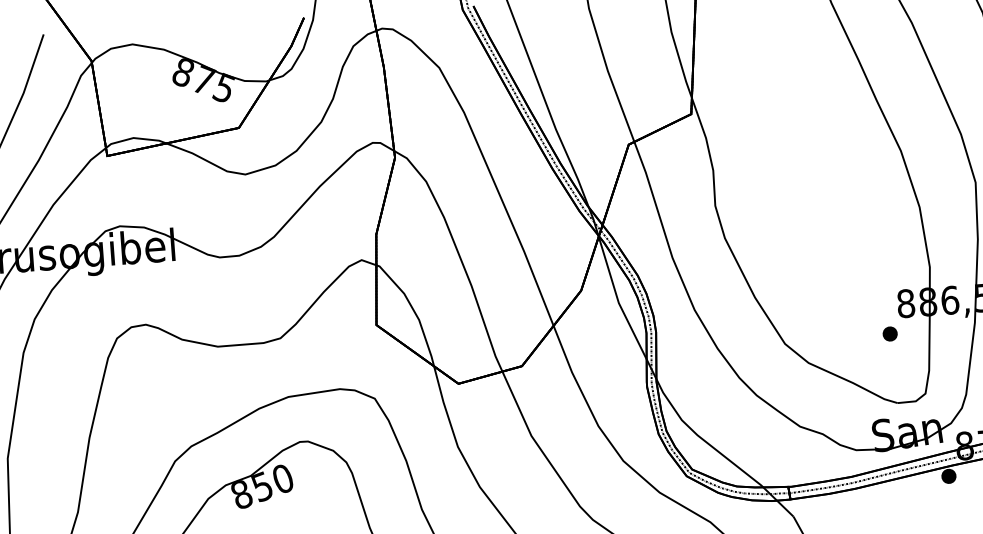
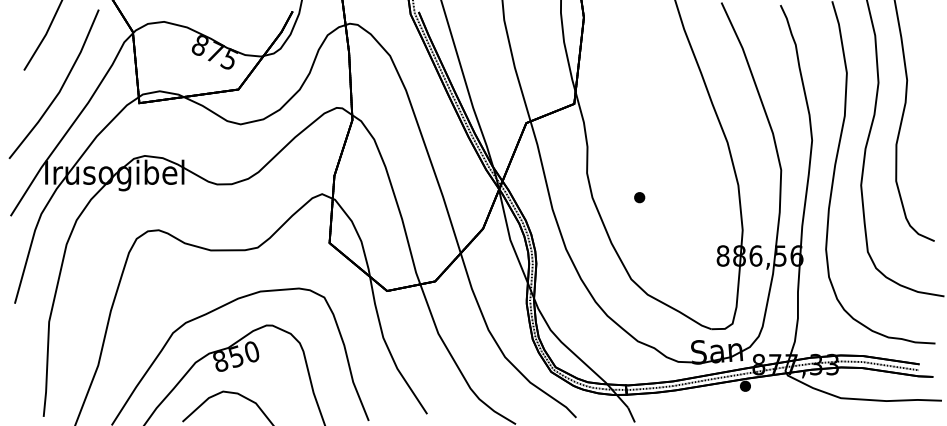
part: (889, 333) -> (639, 197), moved

